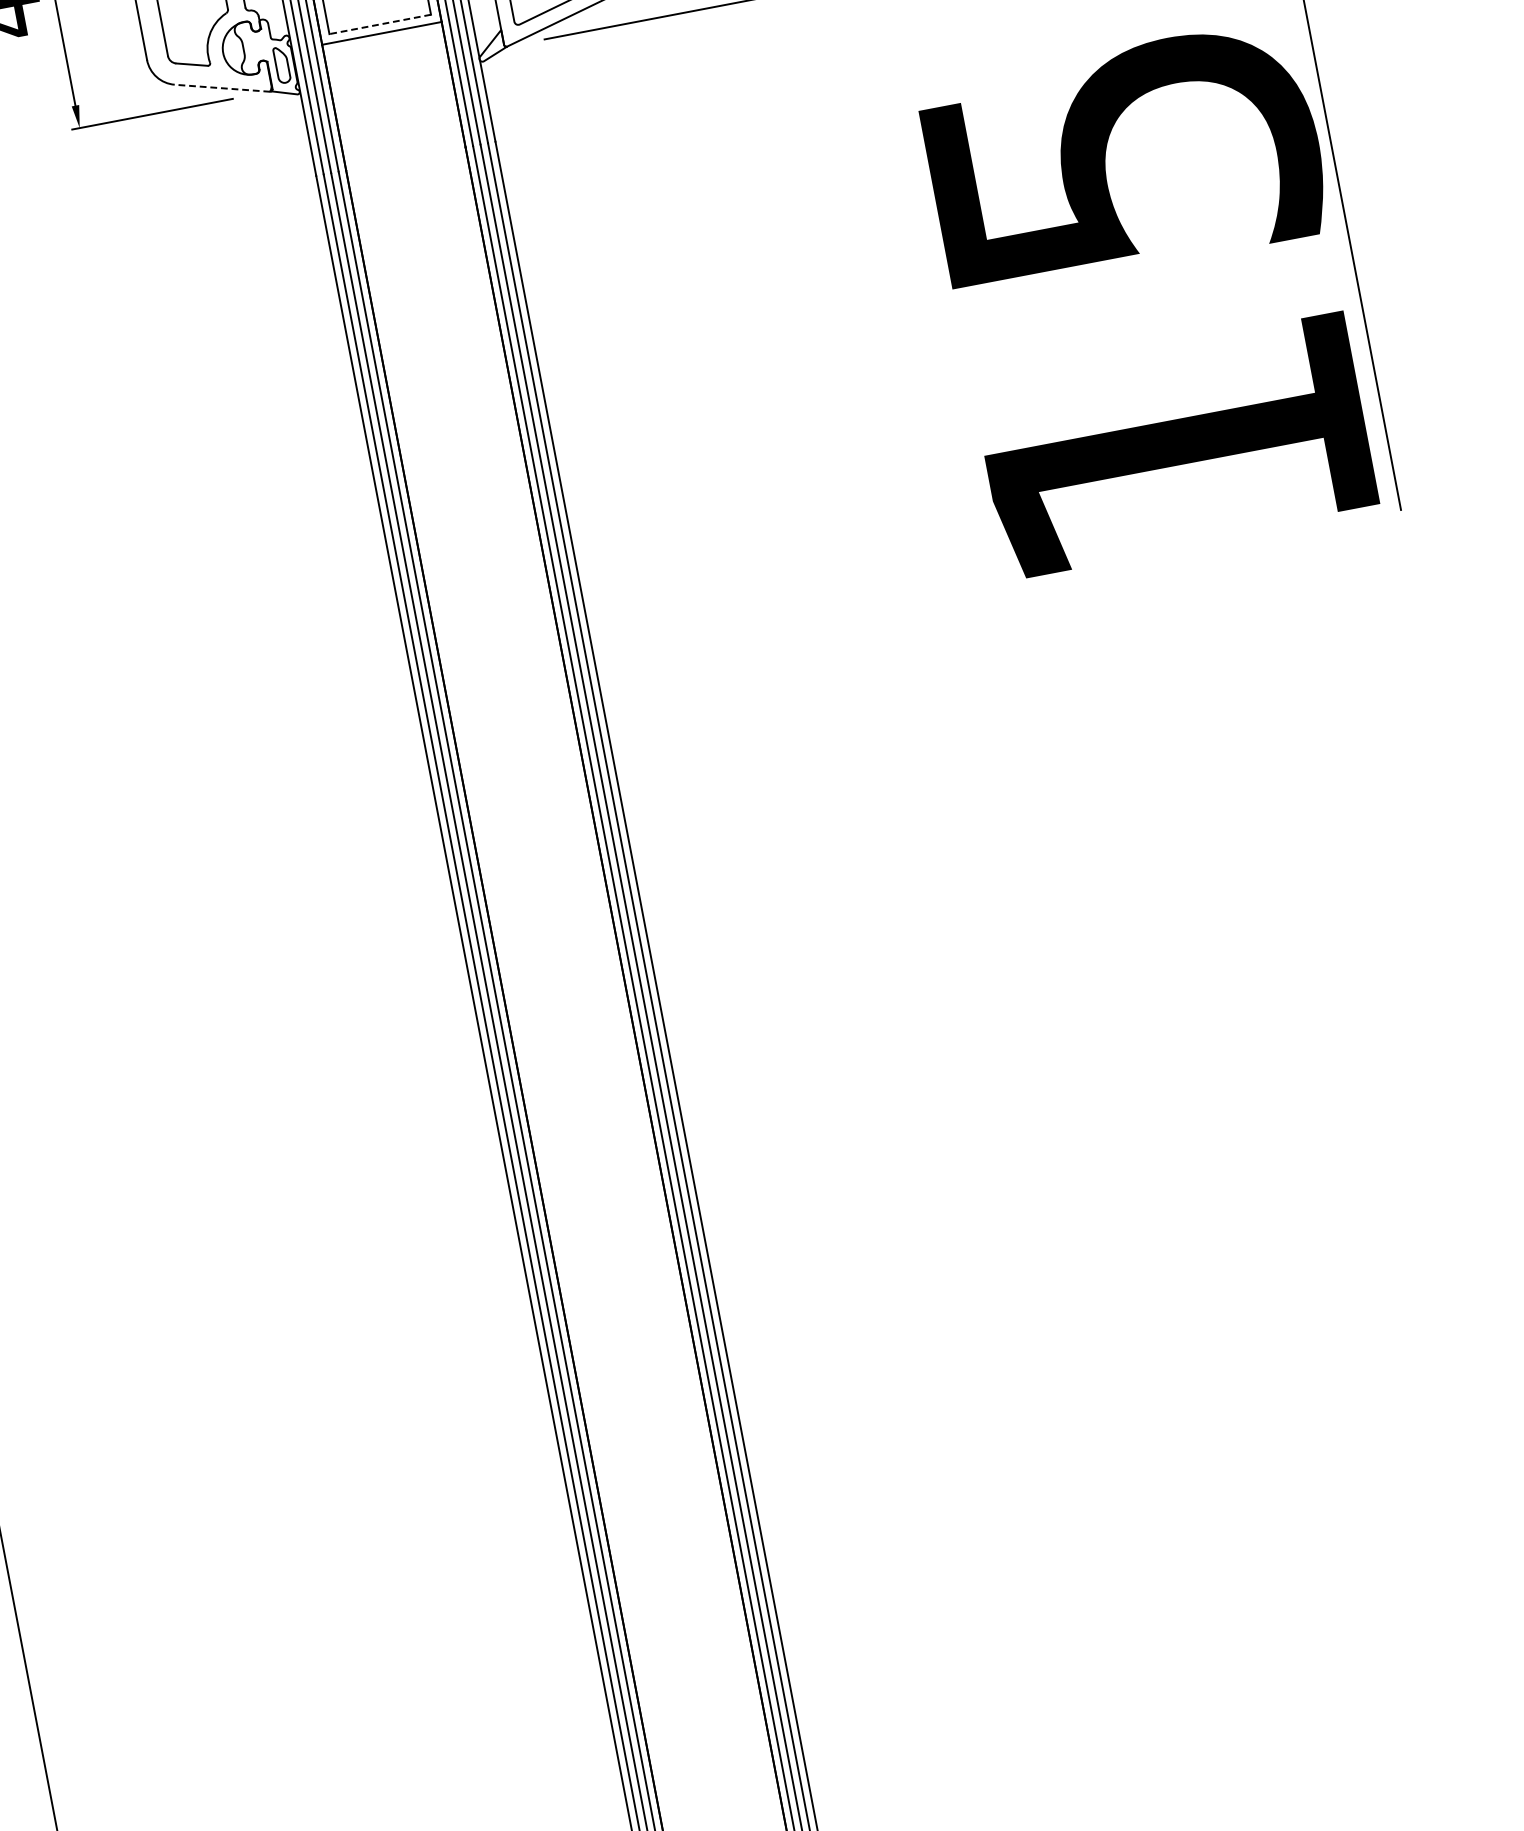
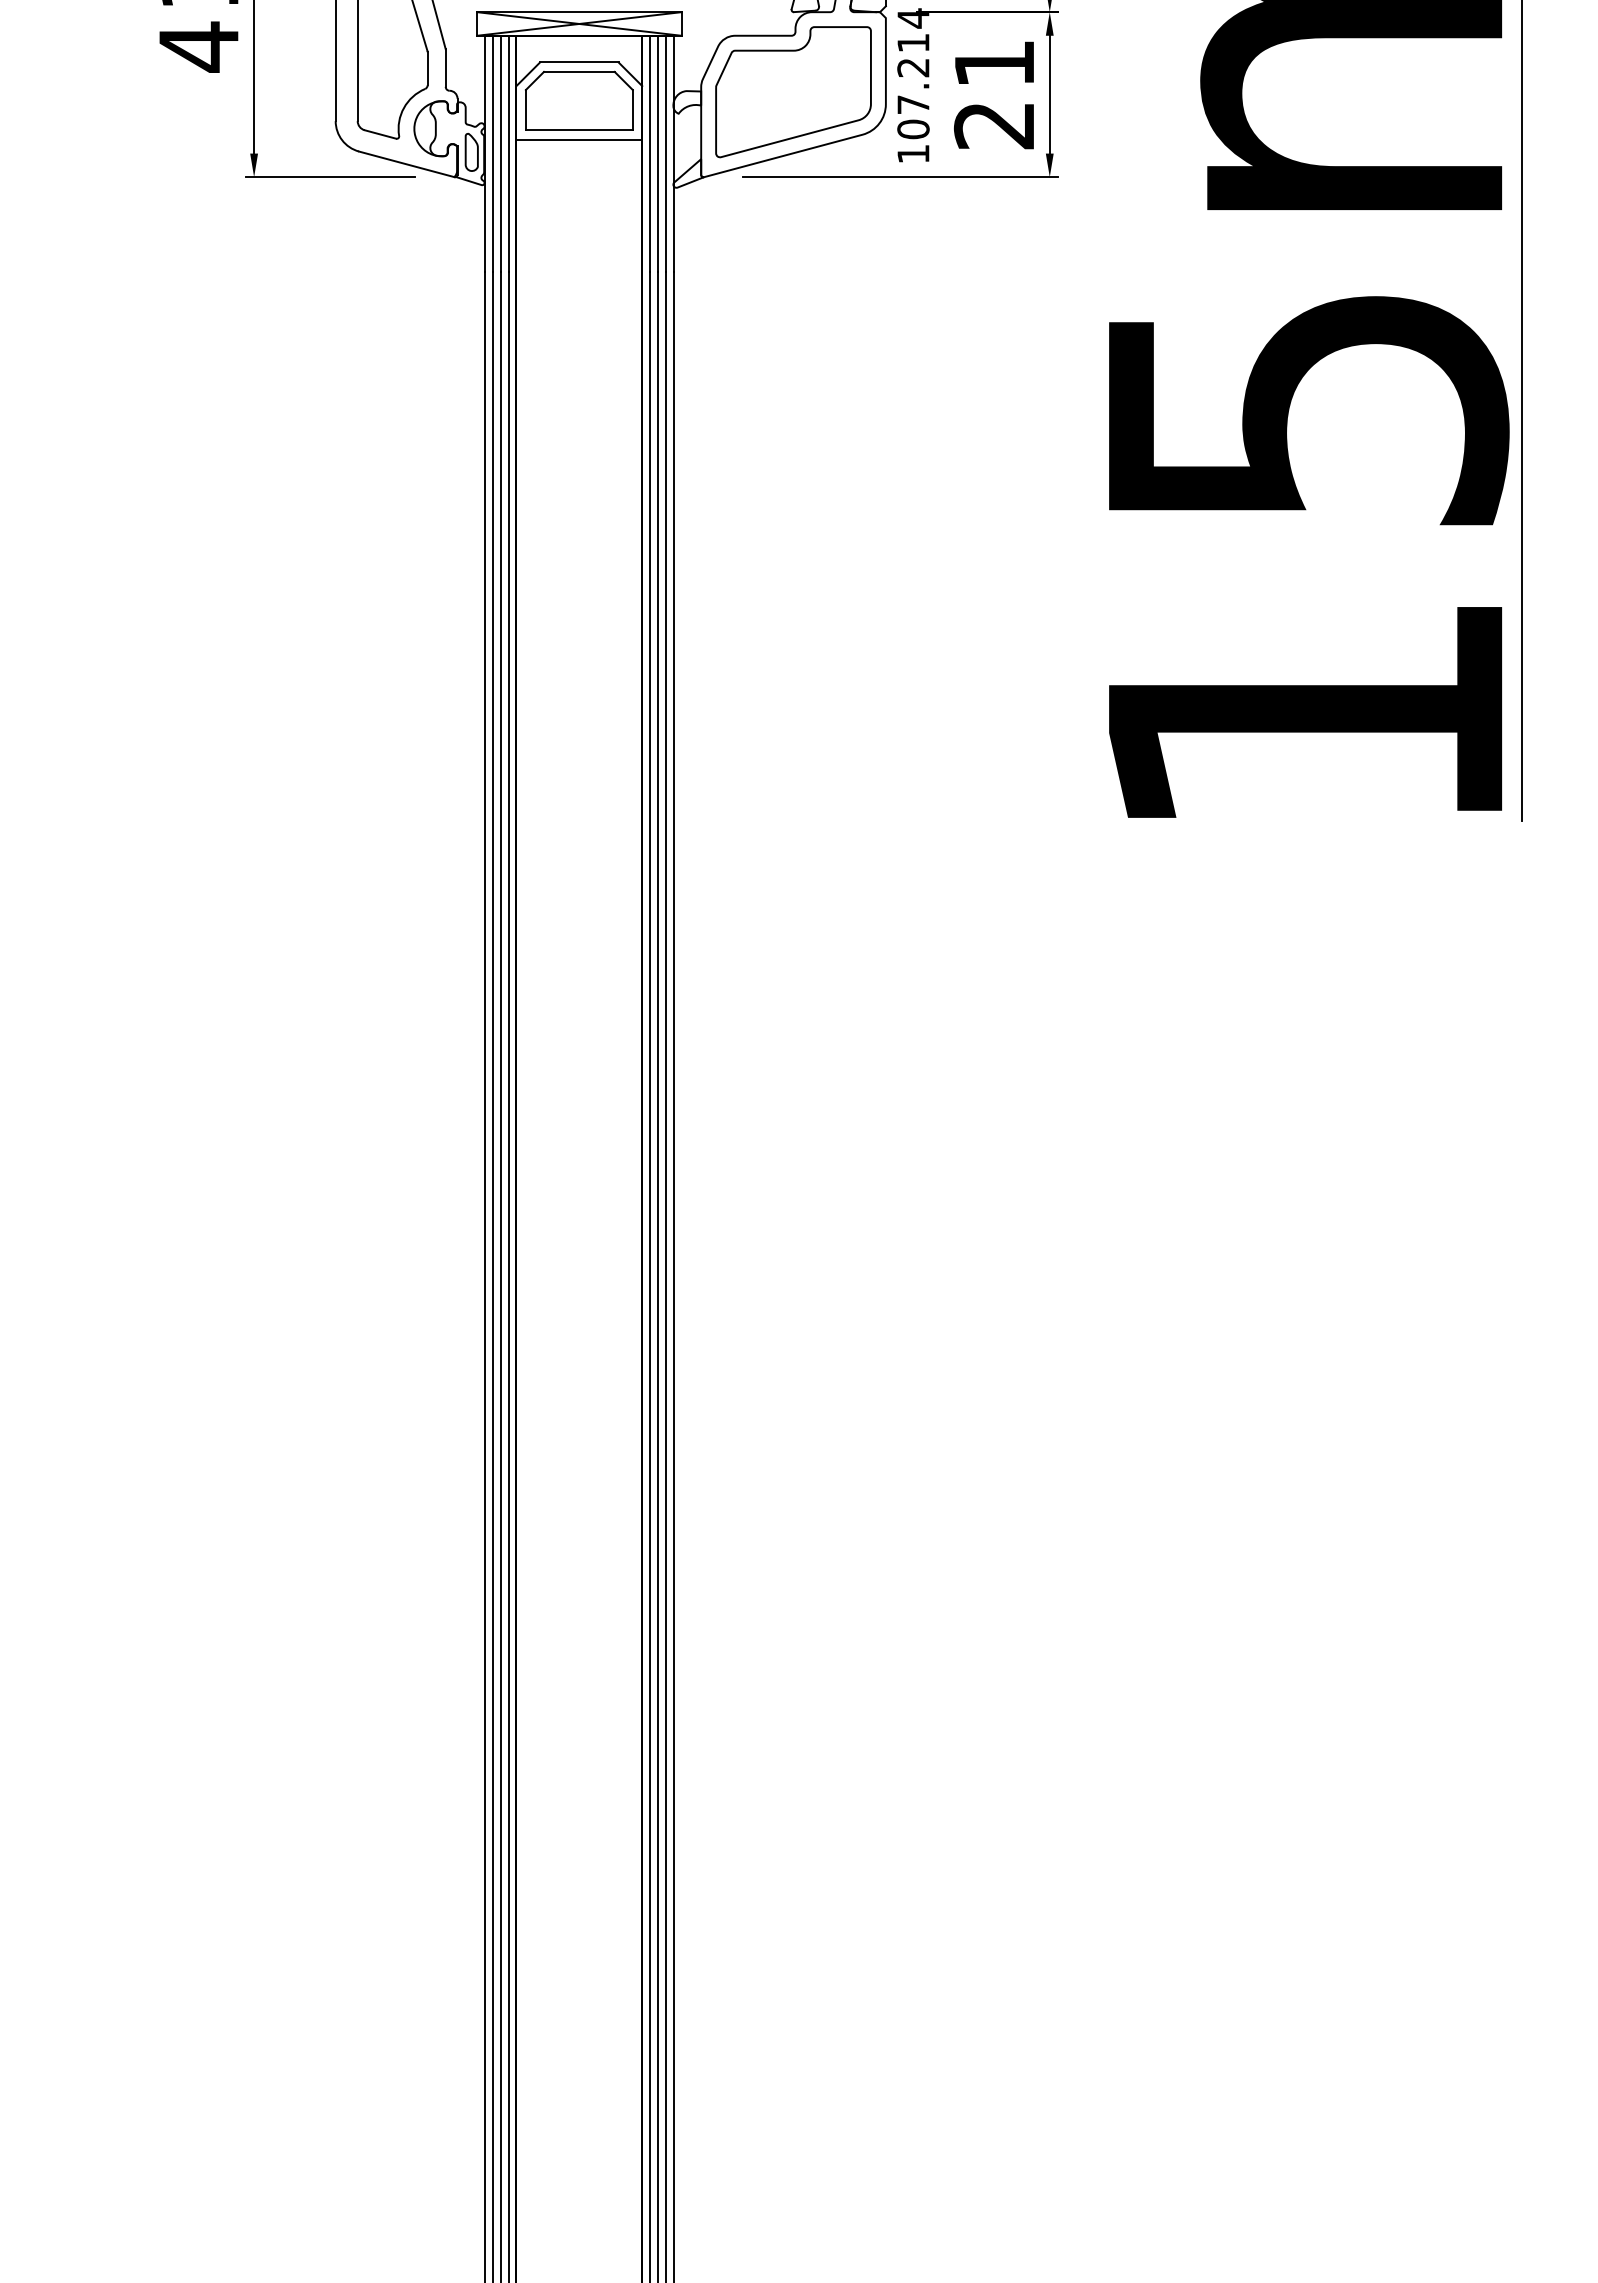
line: (379, 24) -> (578, 130), dashed -> solid
line: (222, 88) -> (406, 164), dashed -> solid

